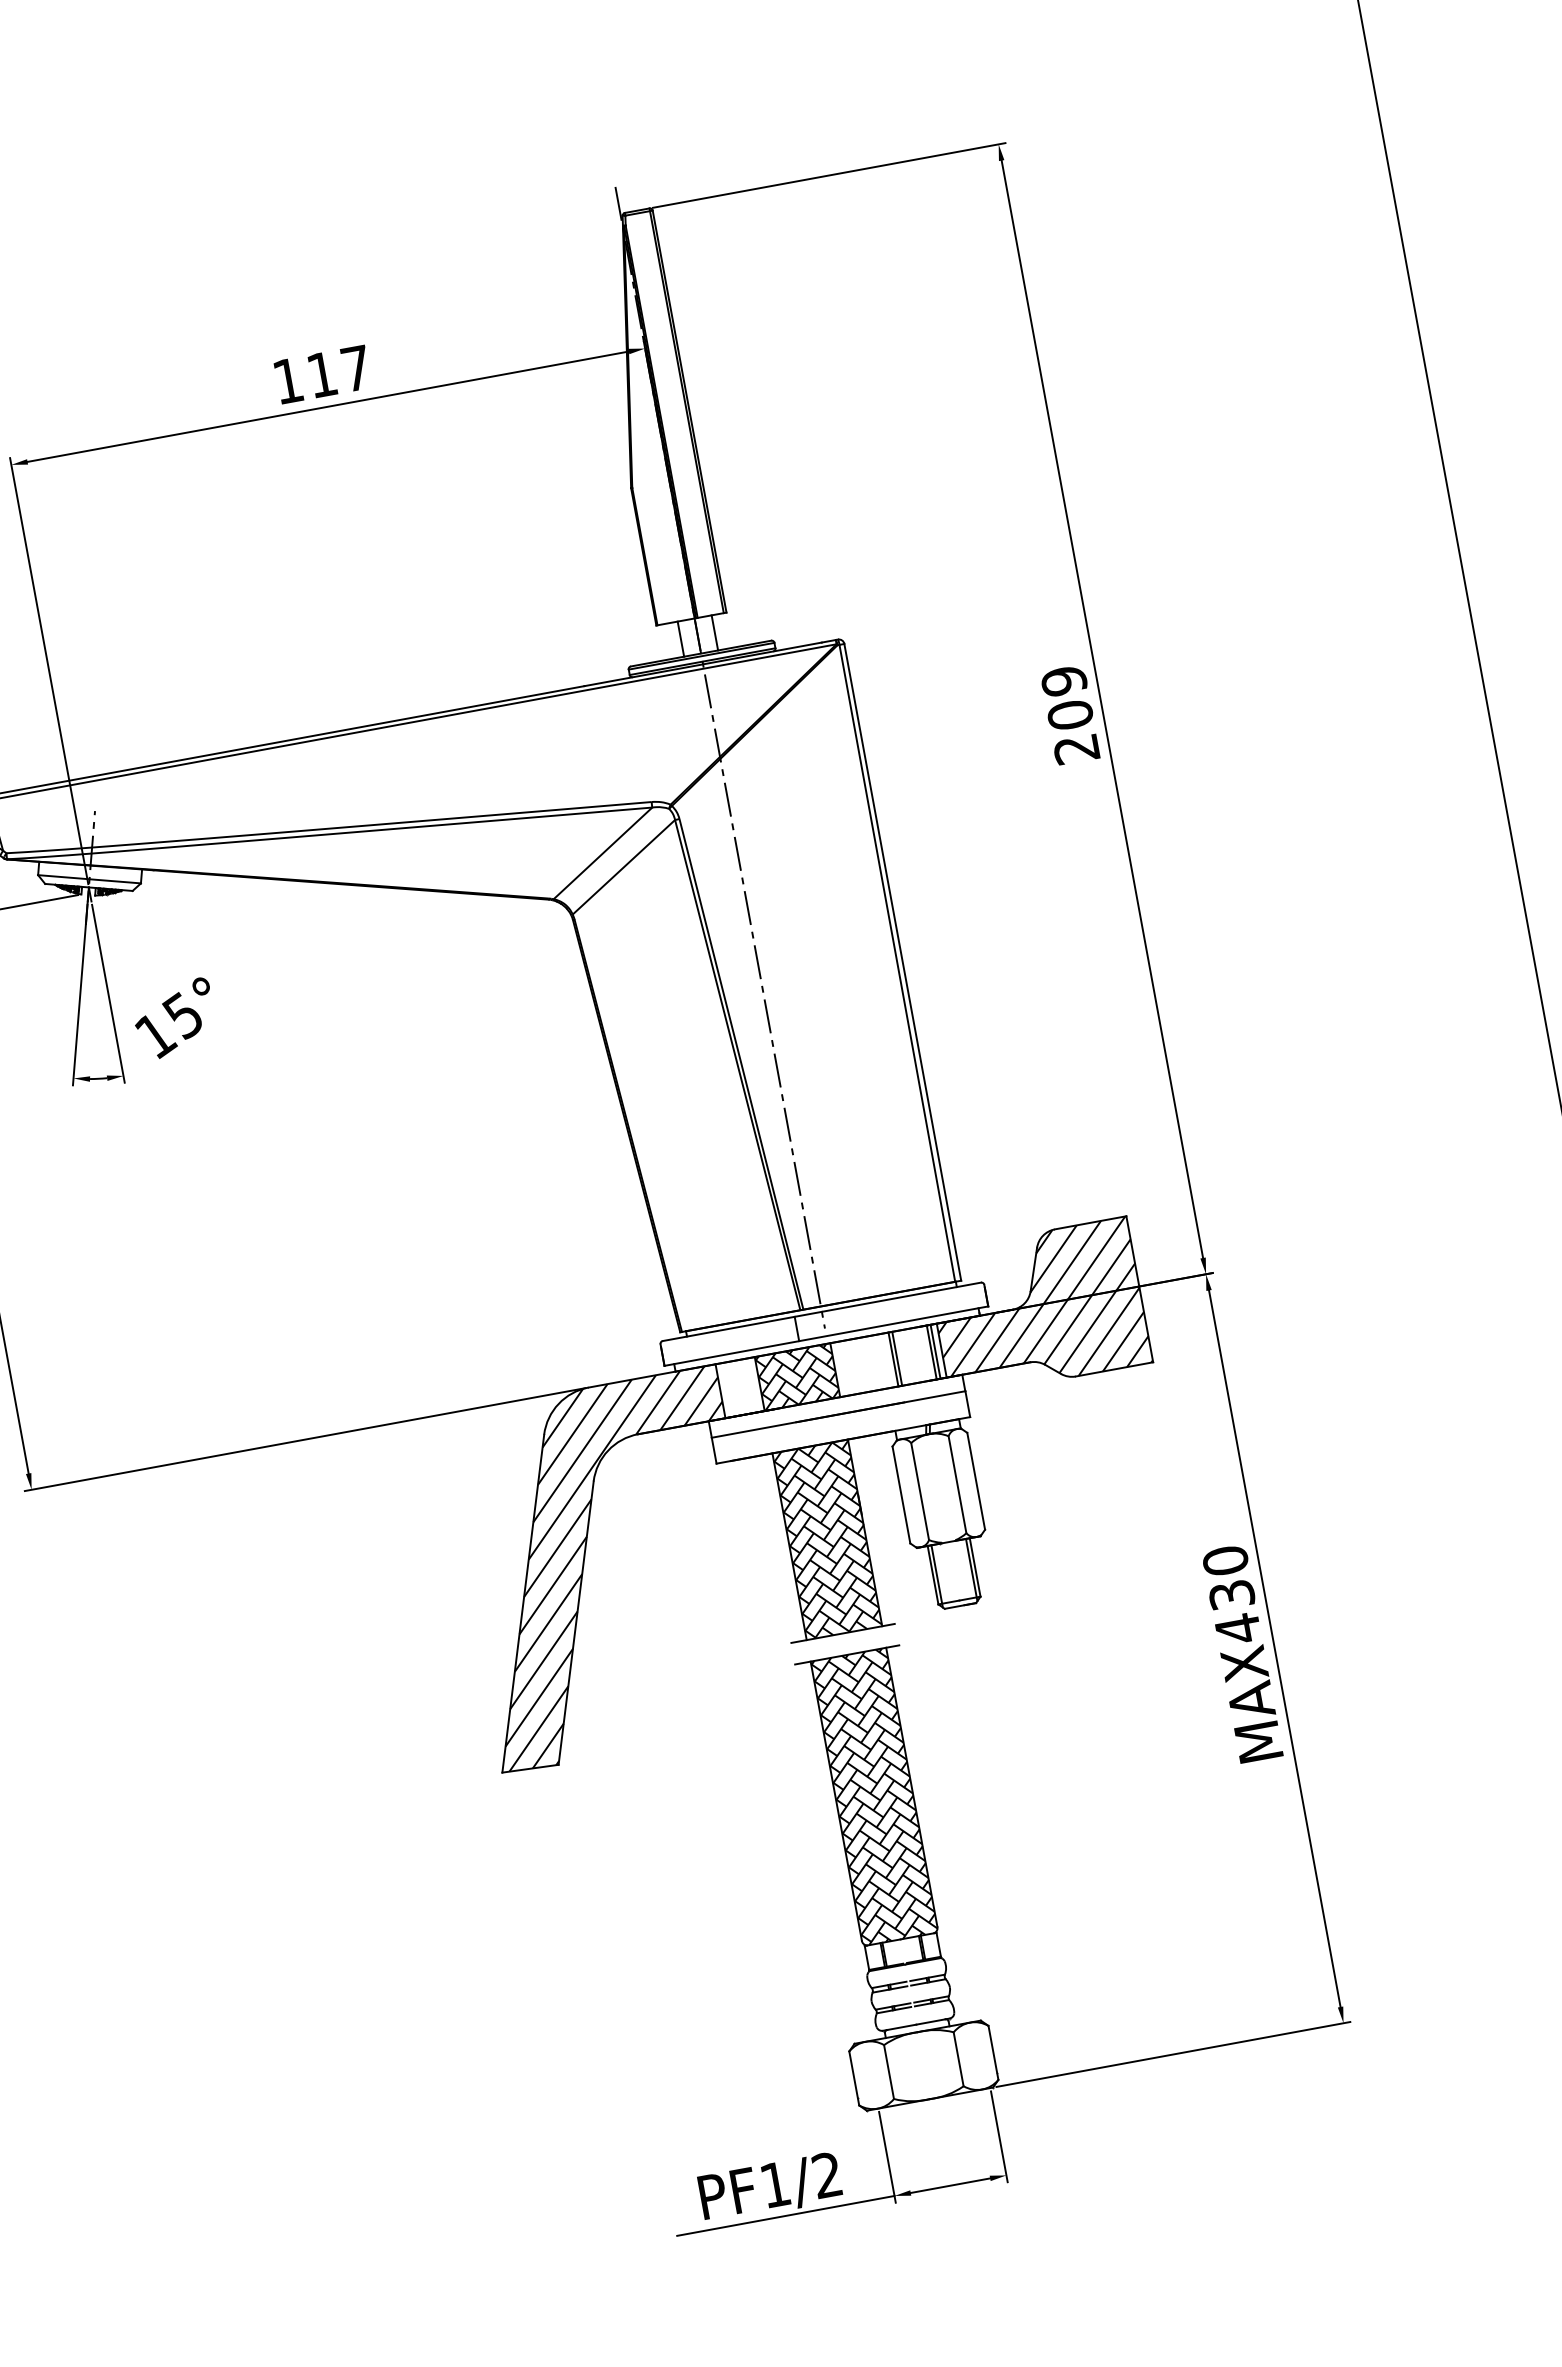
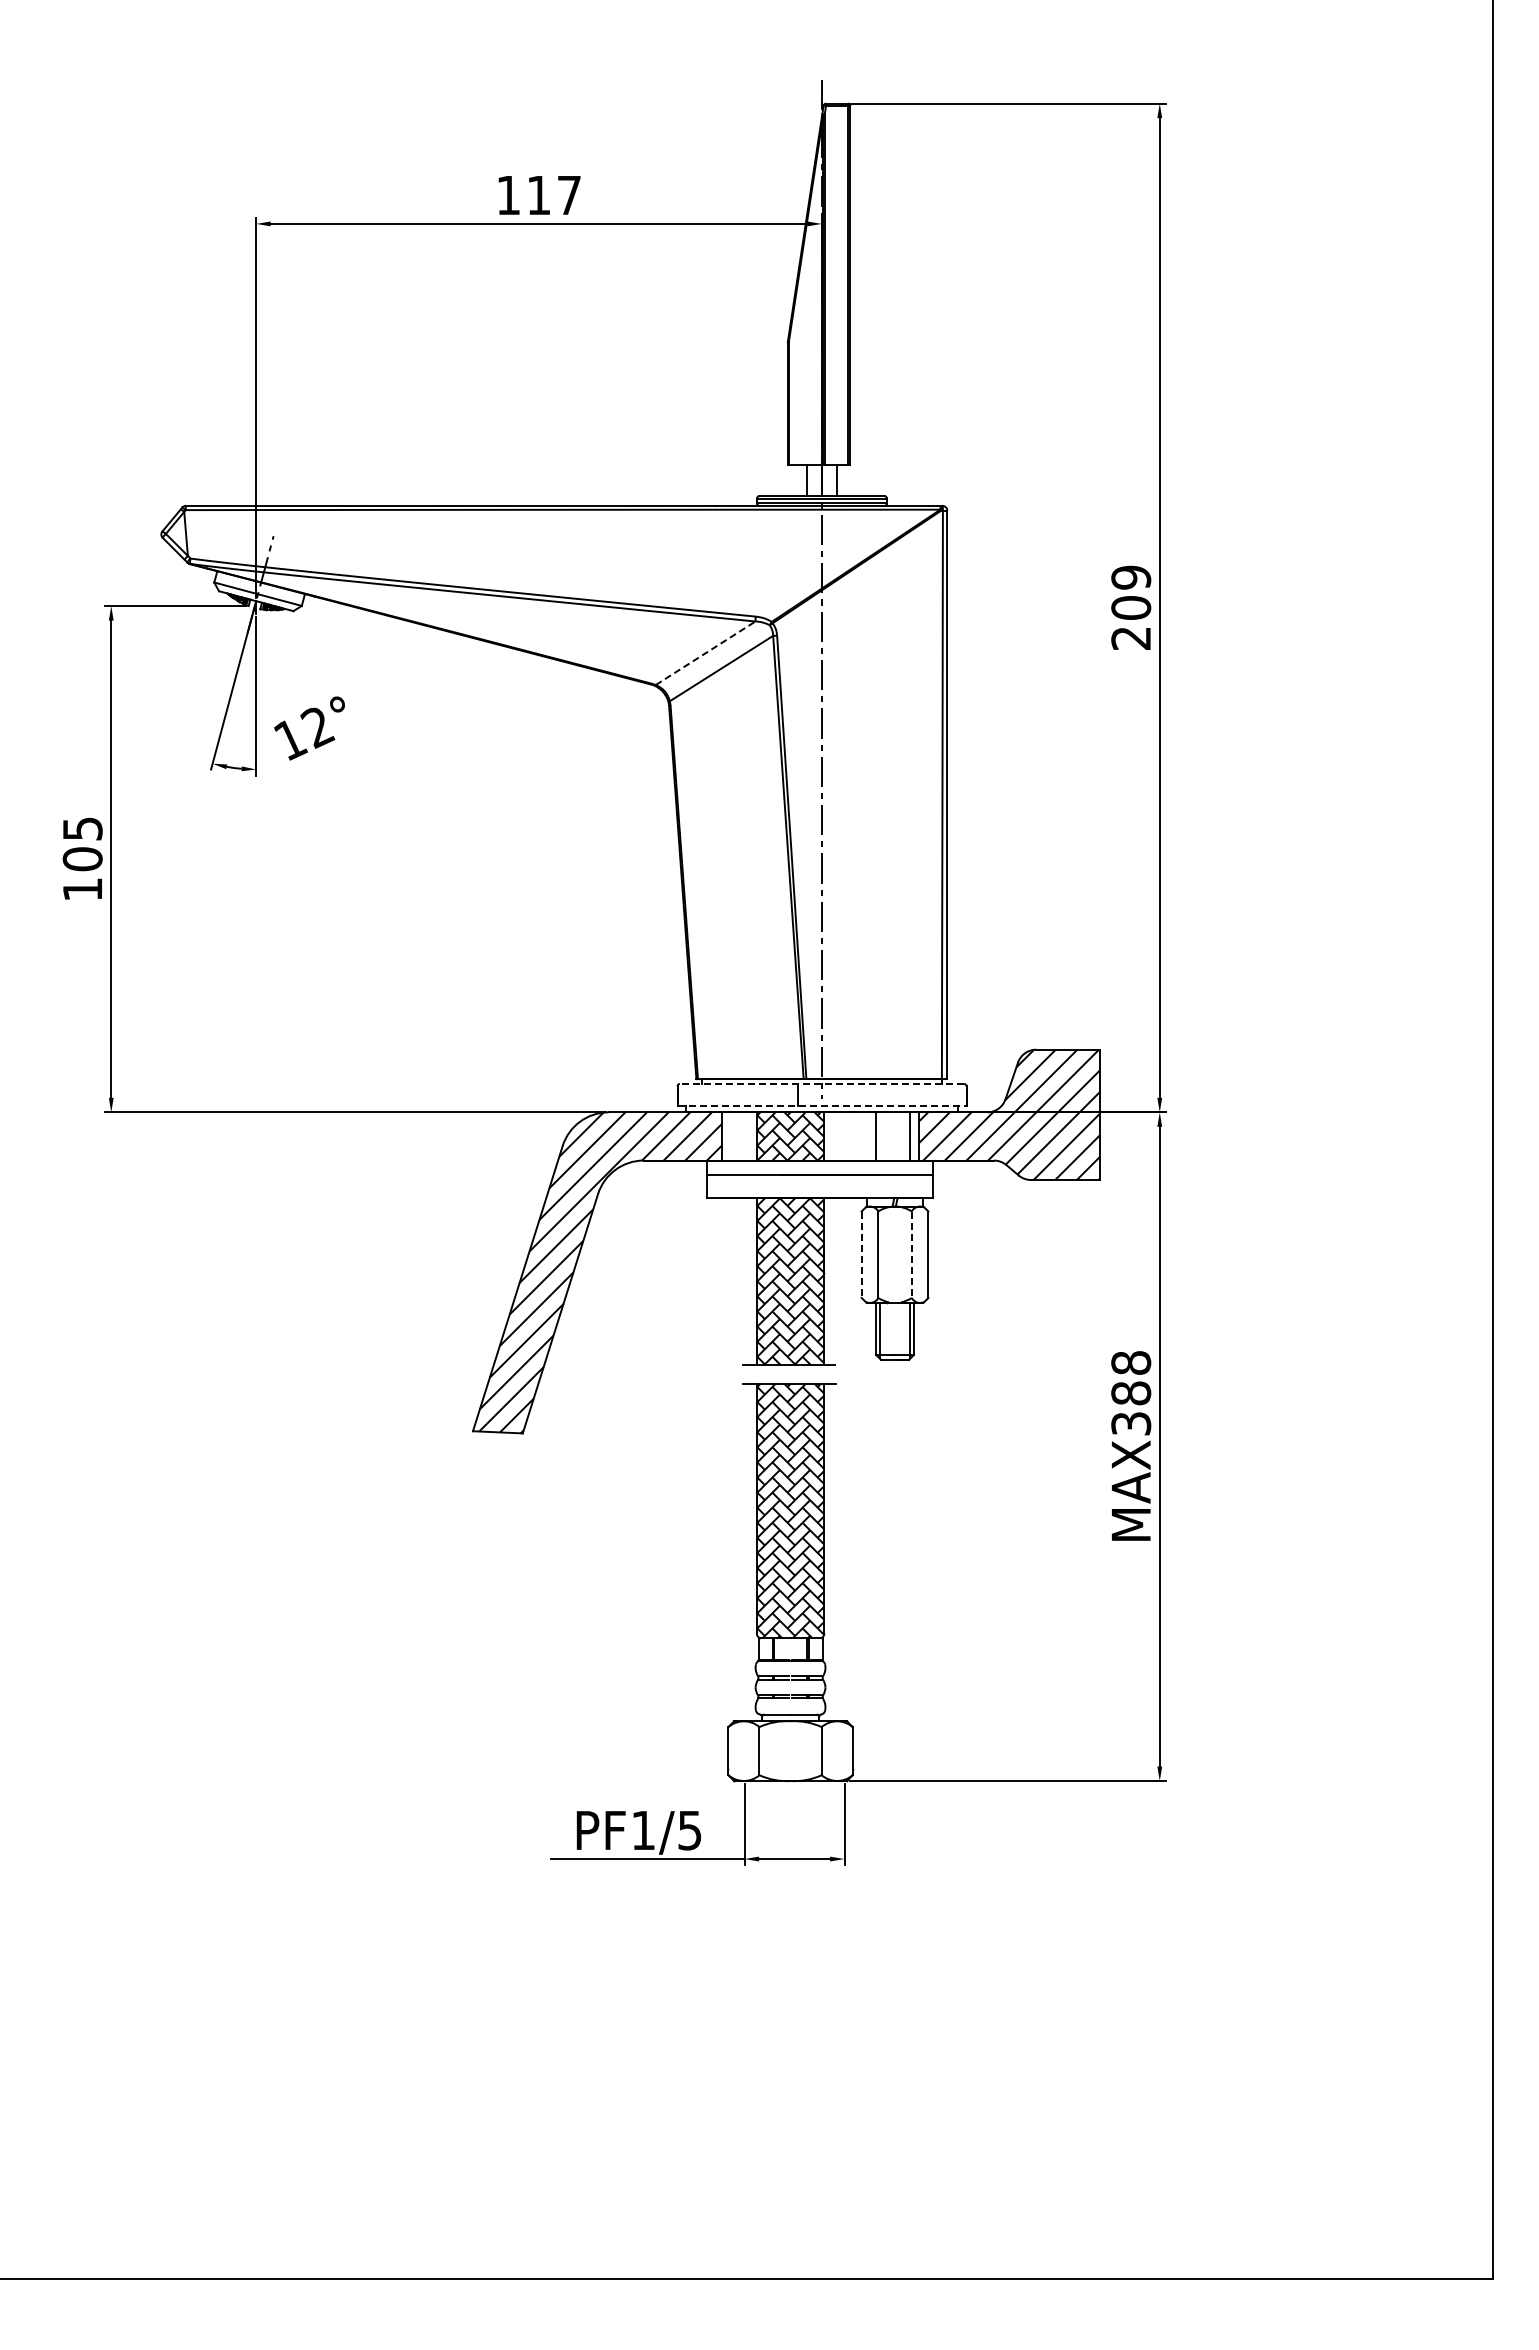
line: (604, 853) -> (706, 653), solid -> dashed
text: (183, 1015) -> (317, 726), 15° -> 12°
line: (821, 1311) -> (821, 1083), solid -> dashed
line: (826, 1335) -> (822, 1105), solid -> dashed
line: (935, 1351) -> (913, 1136), removed
line: (897, 1358) -> (879, 1136), removed
line: (957, 1485) -> (911, 1255), solid -> dashed
line: (901, 1495) -> (861, 1255), solid -> dashed
text: (1232, 1594) -> (1131, 1393), MAX430 -> MAX388
text: (826, 2175) -> (689, 1830), PF1/2 -> PF1/5

